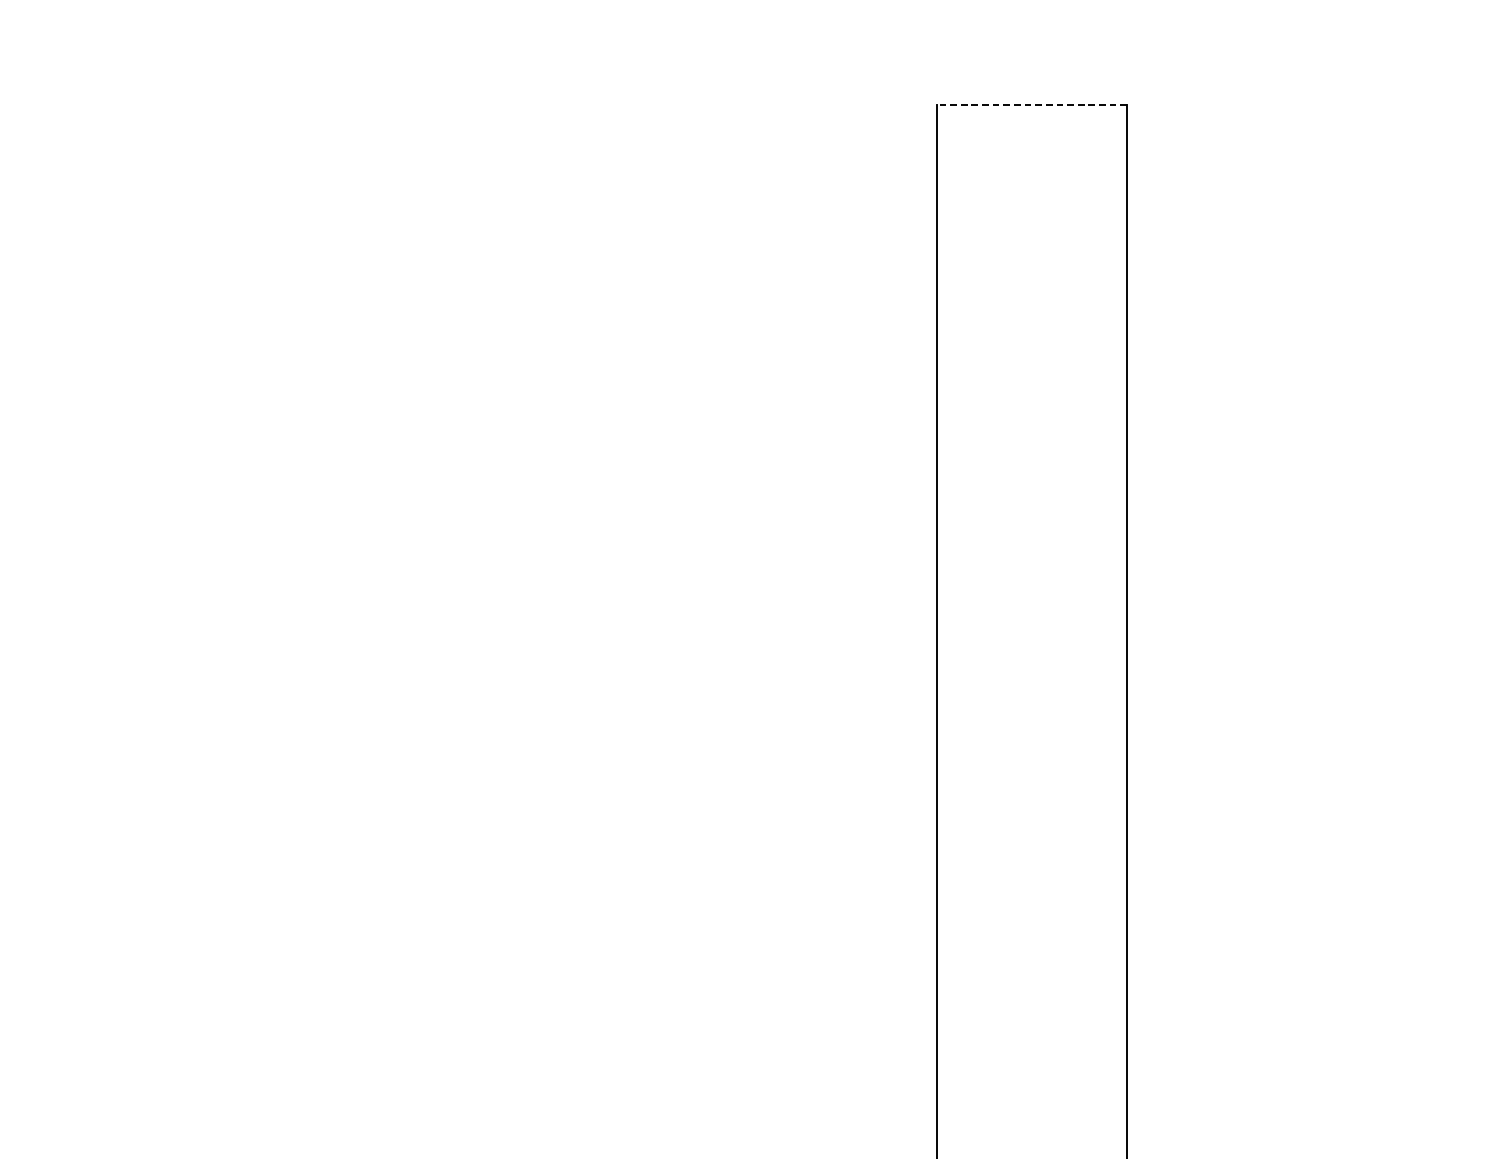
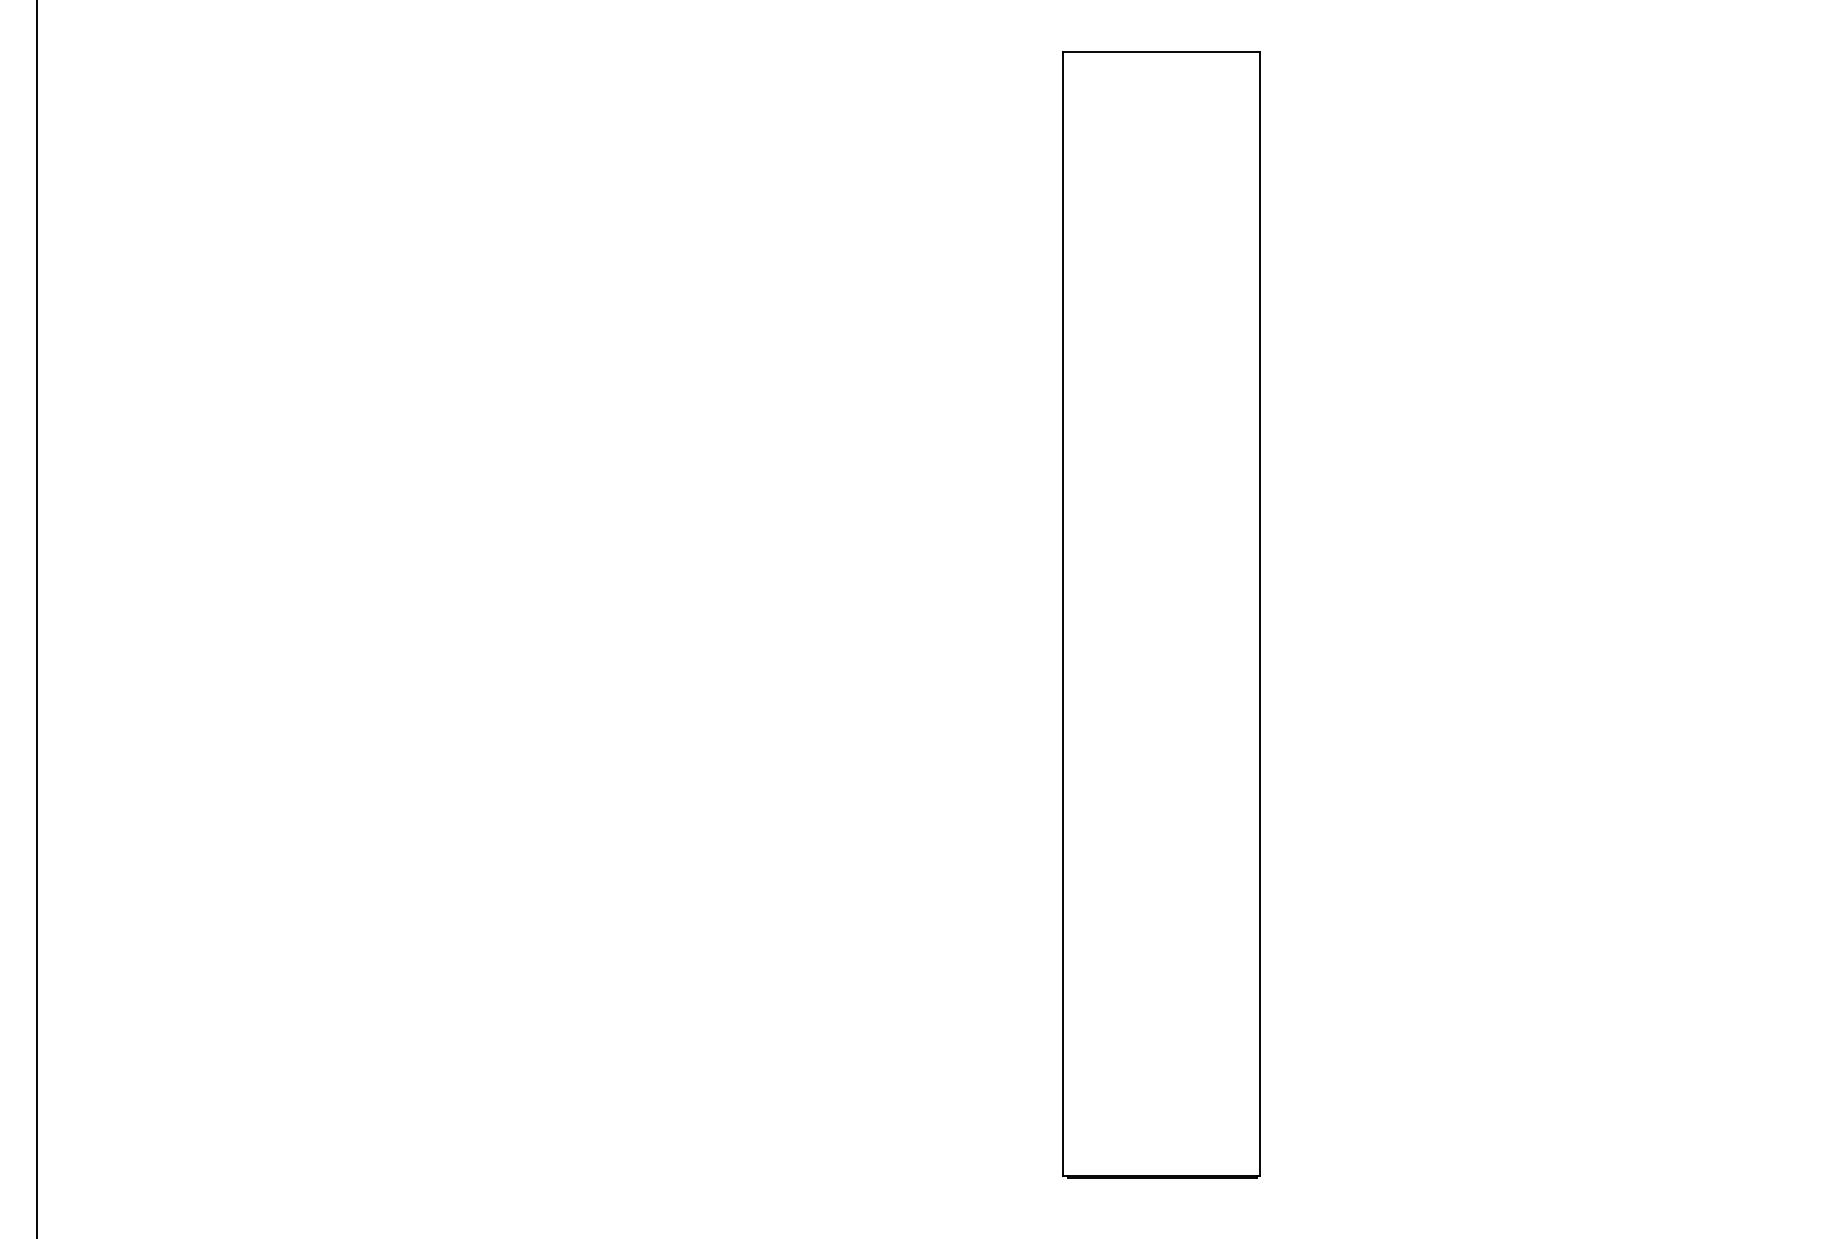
line: (1031, 104) -> (1160, 51), dashed -> solid

